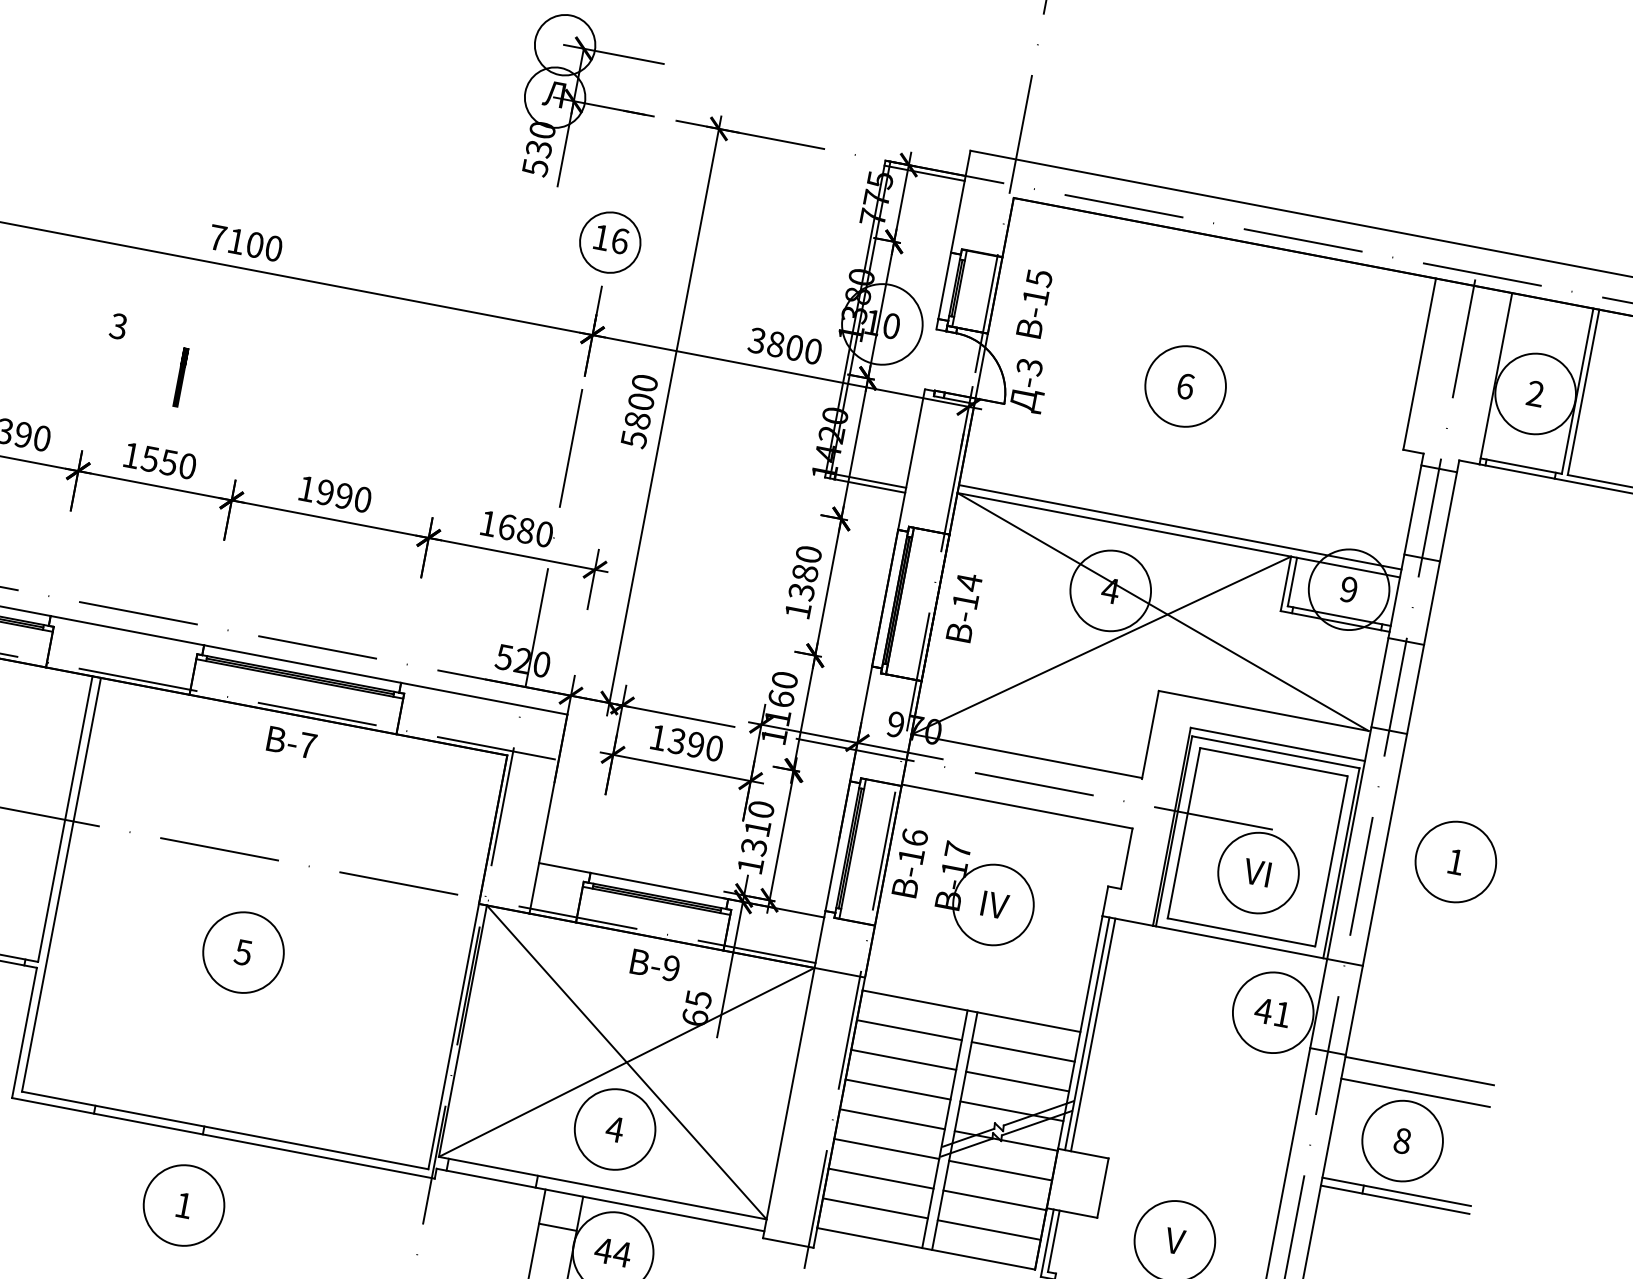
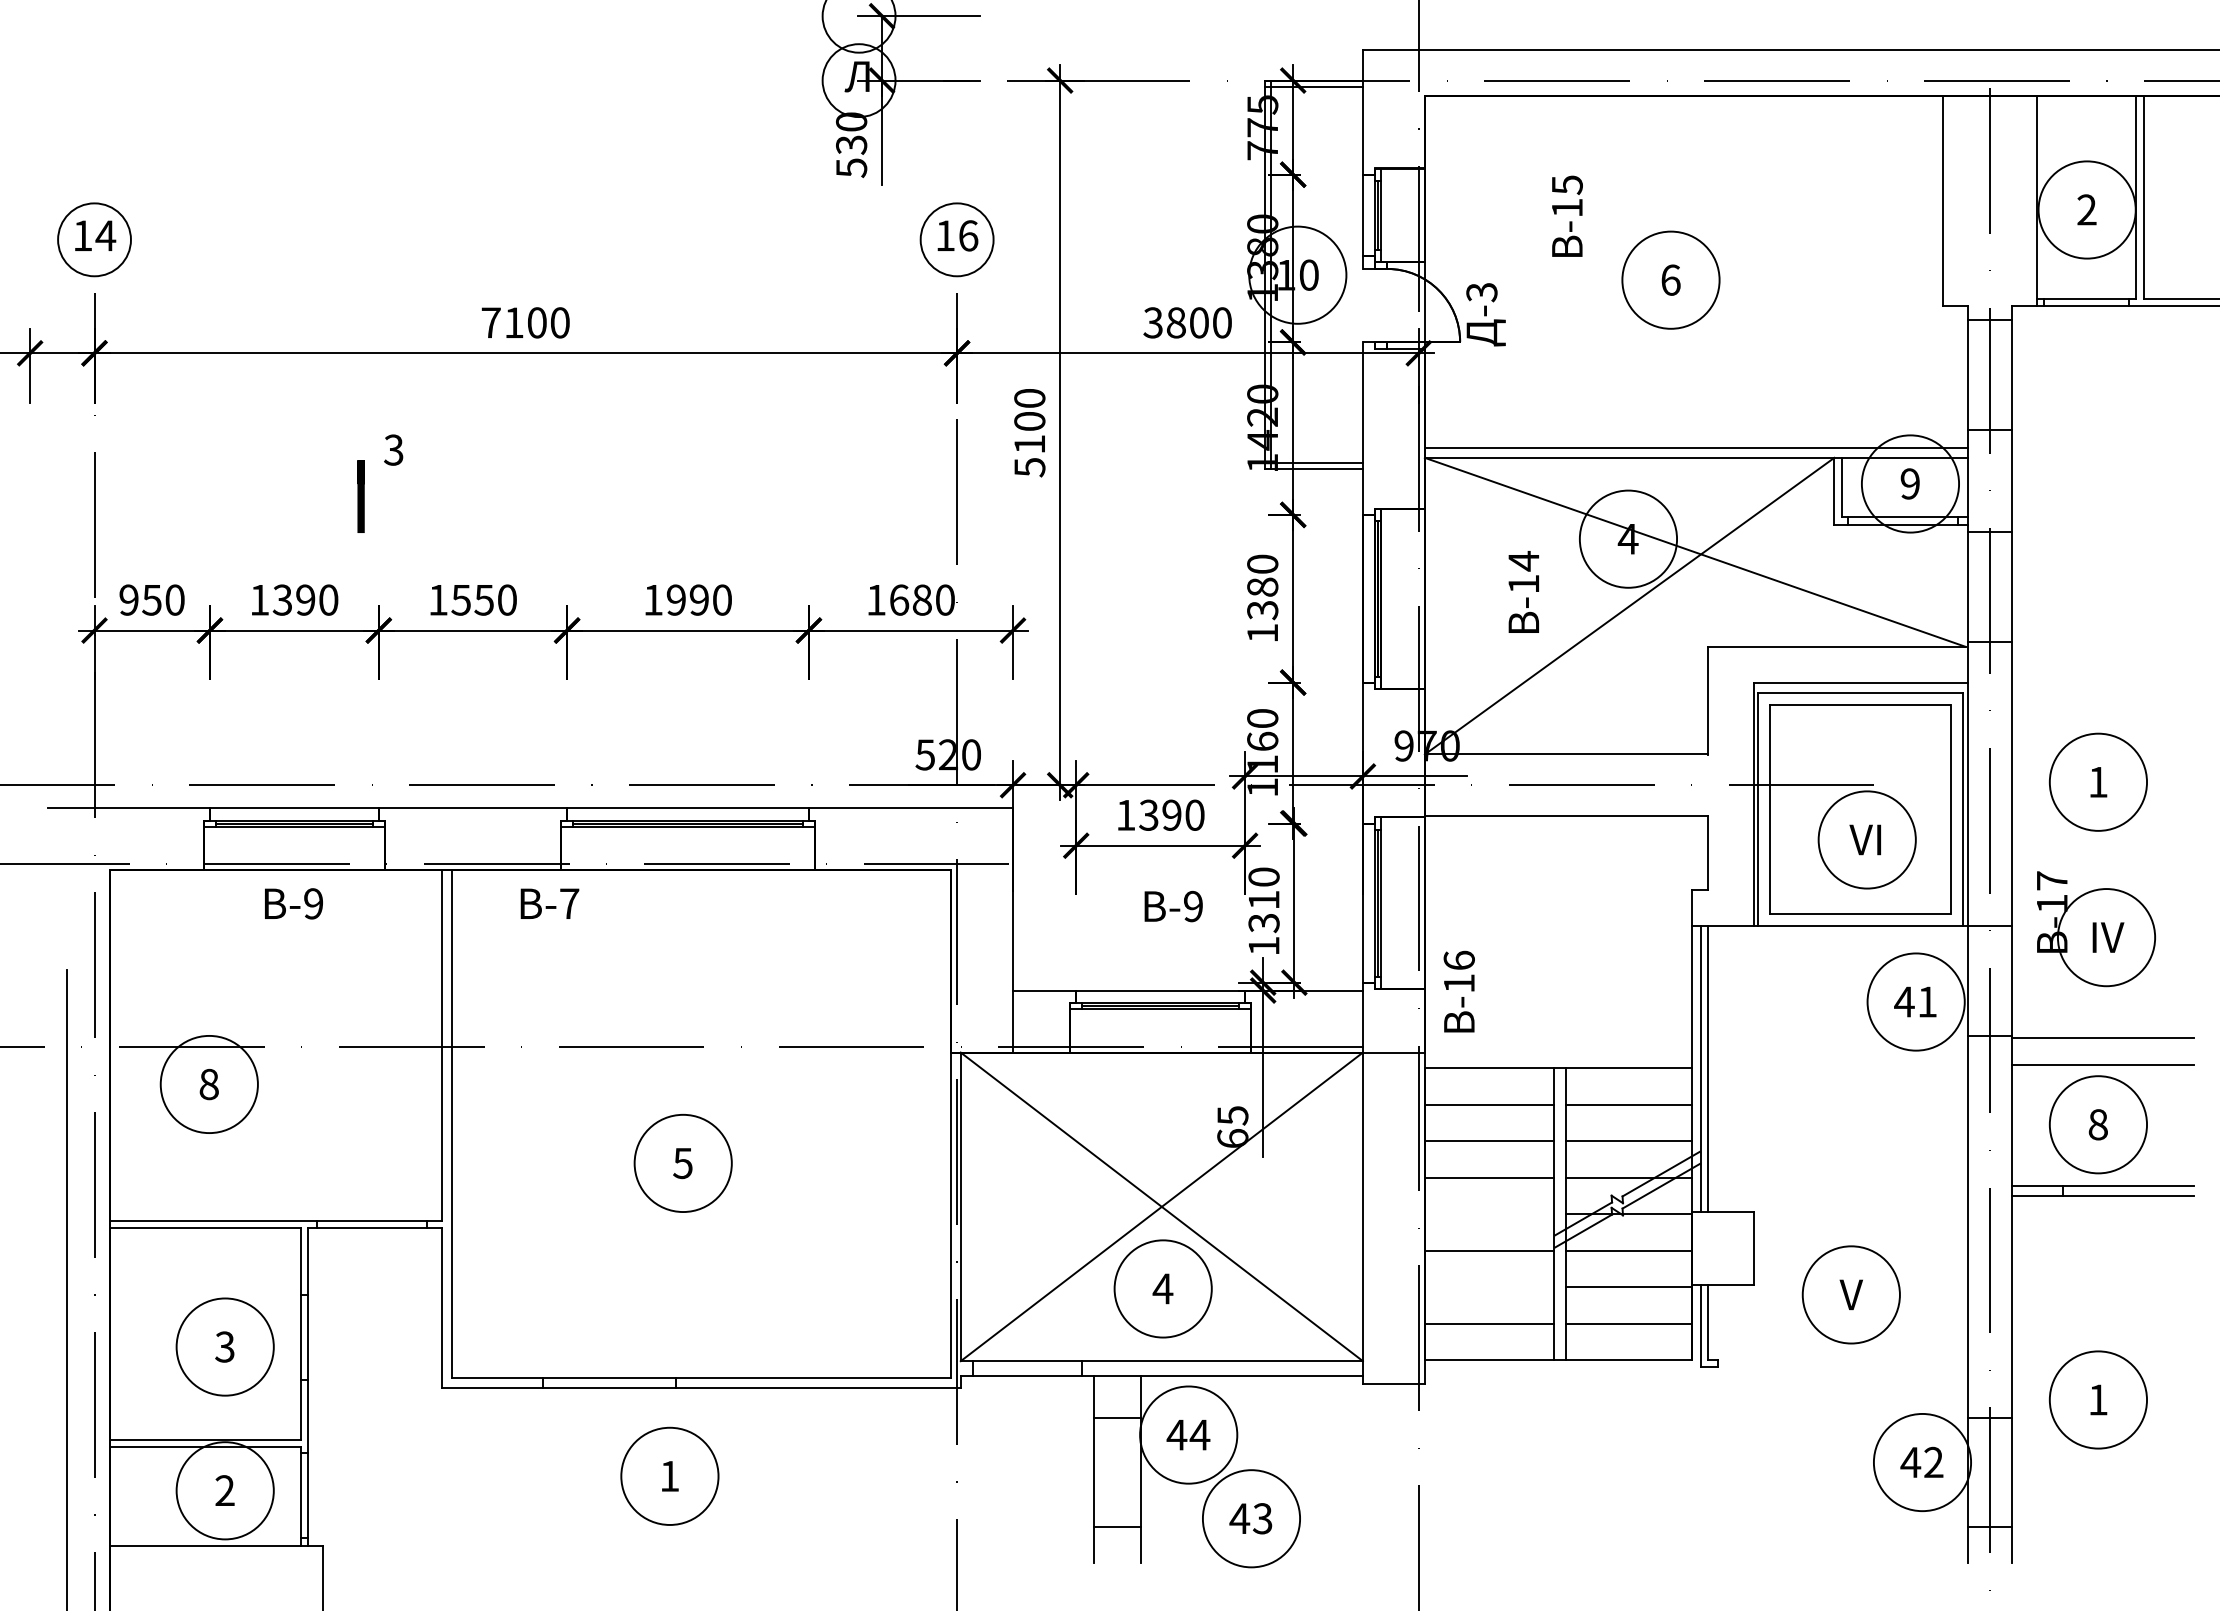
text: (1034, 303) -> (1567, 215), moved
line: (180, 377) -> (360, 496), moved
text: (637, 419) -> (1029, 443), 5800 -> 5100
text: (964, 607) -> (1523, 591), moved
text: (291, 742) -> (549, 903), moved
text: (909, 862) -> (1458, 991), moved
part: (986, 896) -> (2096, 929), moved
text: (655, 965) -> (1173, 906), moved
line: (891, 1119) -> (1488, 1214), removed
line: (880, 1178) -> (1488, 1287), removed

